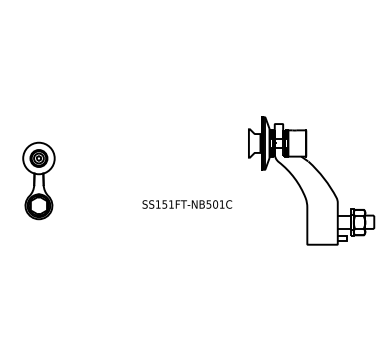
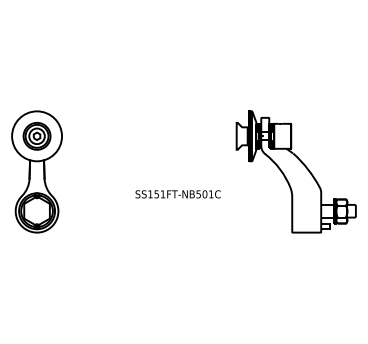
part: (38, 180) -> (36, 171), size x1.67

